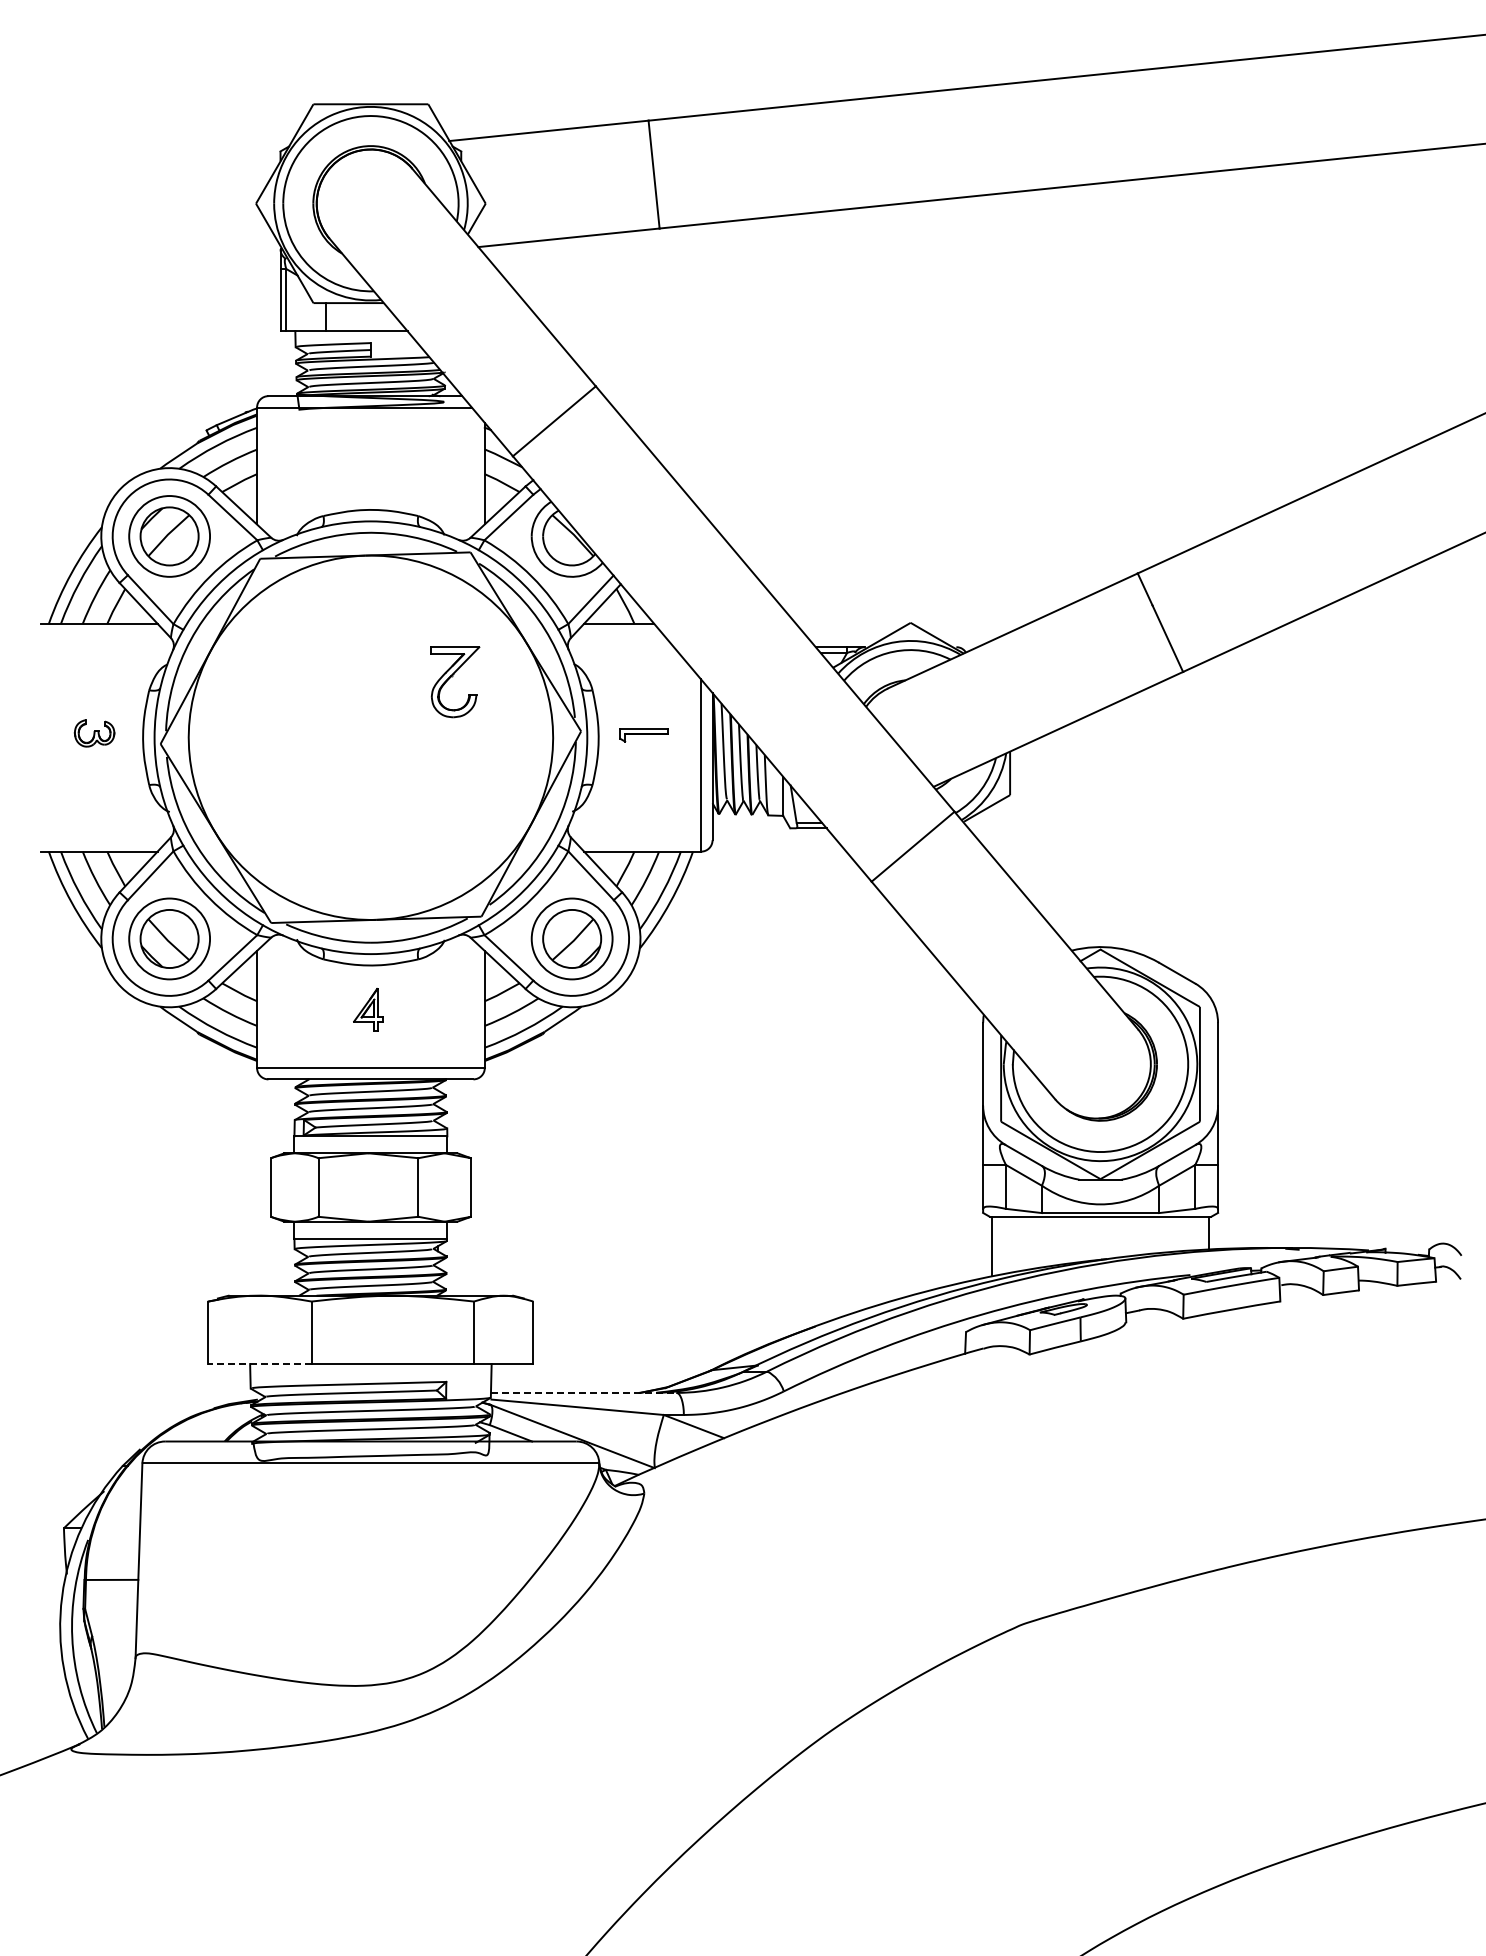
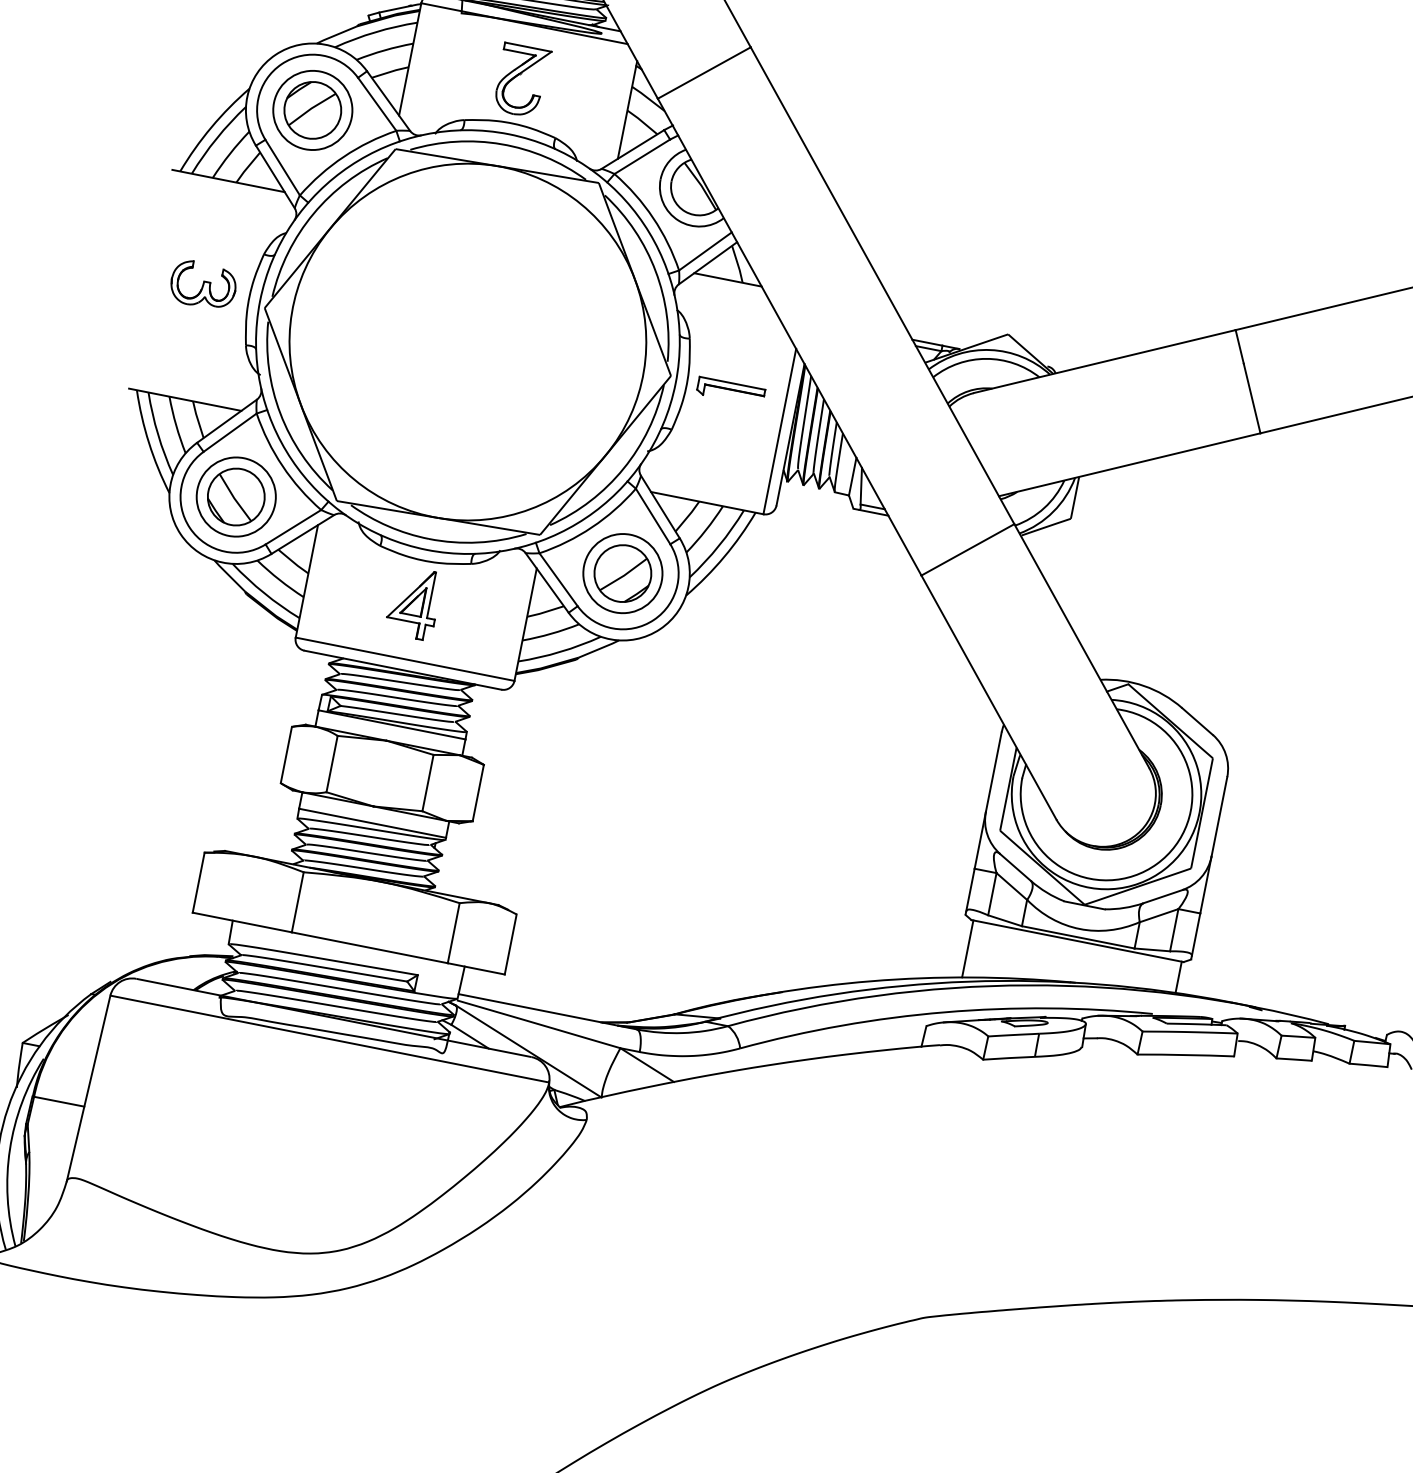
part: (455, 682) -> (522, 81), moved
part: (94, 733) -> (203, 285), size x1.67
part: (643, 735) -> (730, 391), size x1.43
part: (368, 1009) -> (413, 602), size x1.67
line: (260, 1364) -> (242, 923), dashed -> solid
line: (583, 1392) -> (547, 1011), dashed -> solid

